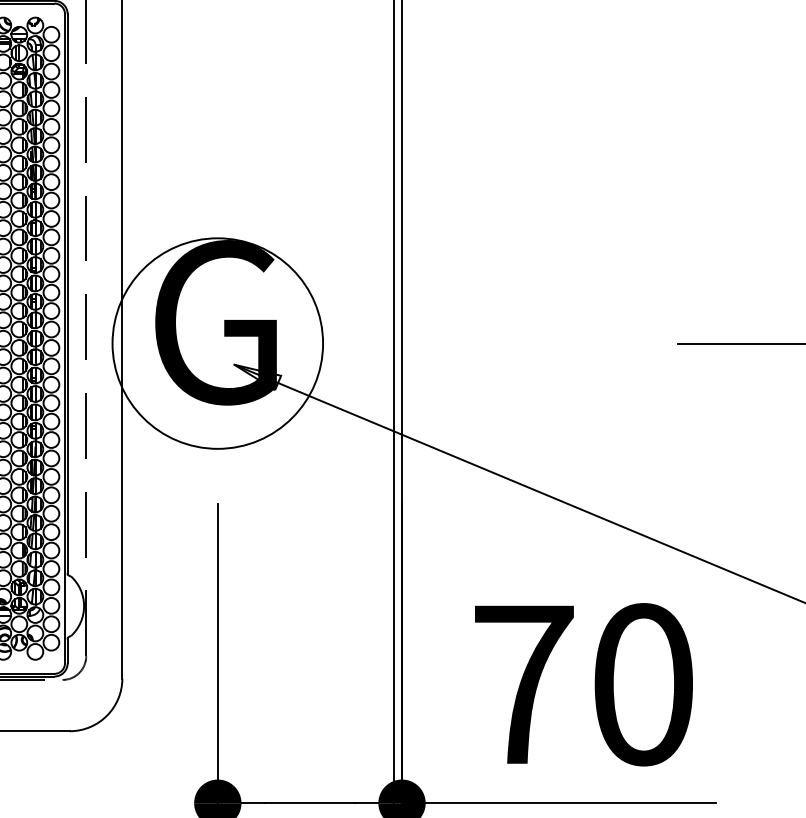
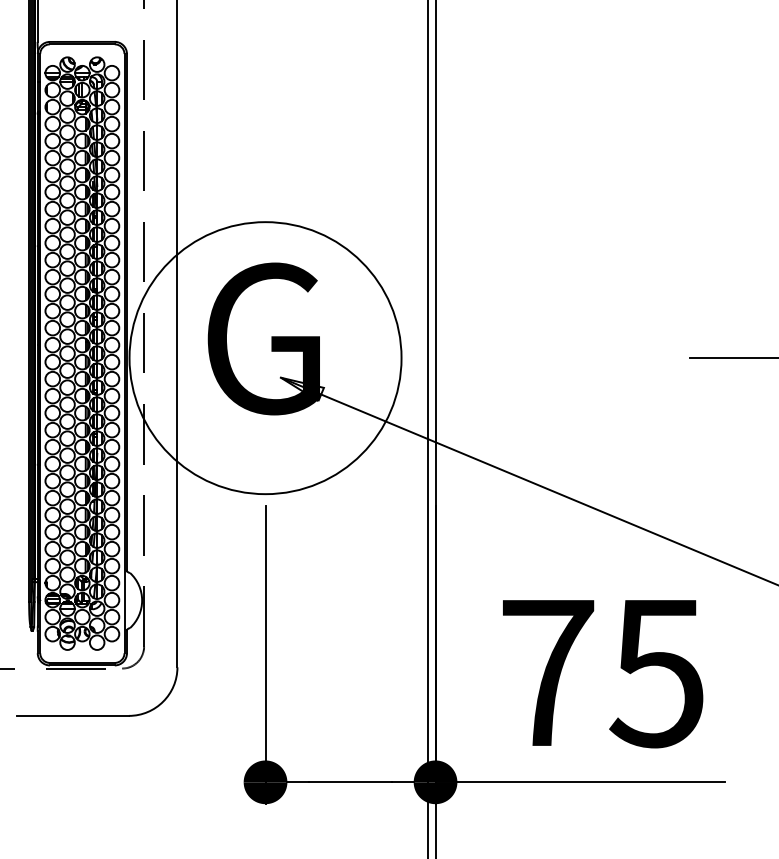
circle: (217, 343) -> (265, 358), size x1.4
text: (641, 684) -> (656, 672), 70 -> 75

